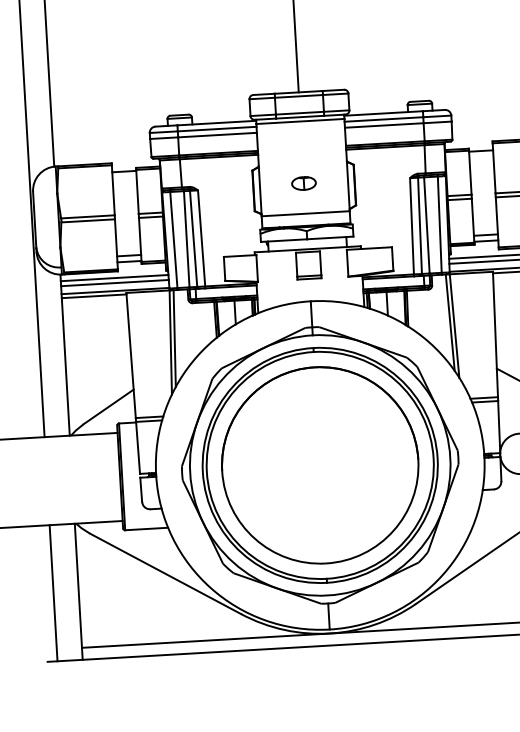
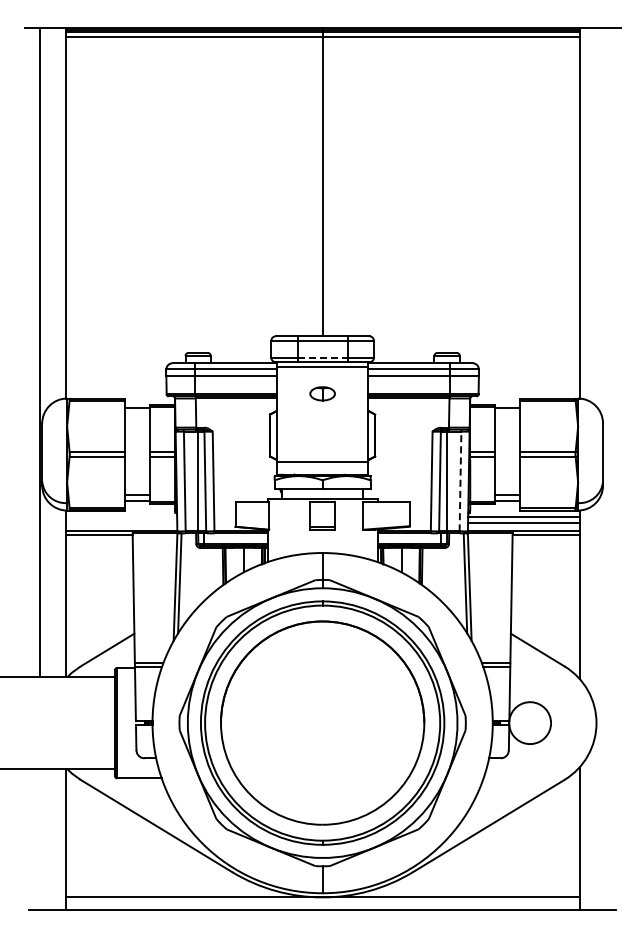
line: (299, 112) -> (322, 357), solid -> dashed
part: (303, 183) -> (322, 393), moved
line: (439, 224) -> (460, 481), solid -> dashed
line: (114, 278) -> (121, 517), removed
line: (115, 283) -> (121, 522), removed
line: (53, 592) -> (39, 838), removed

